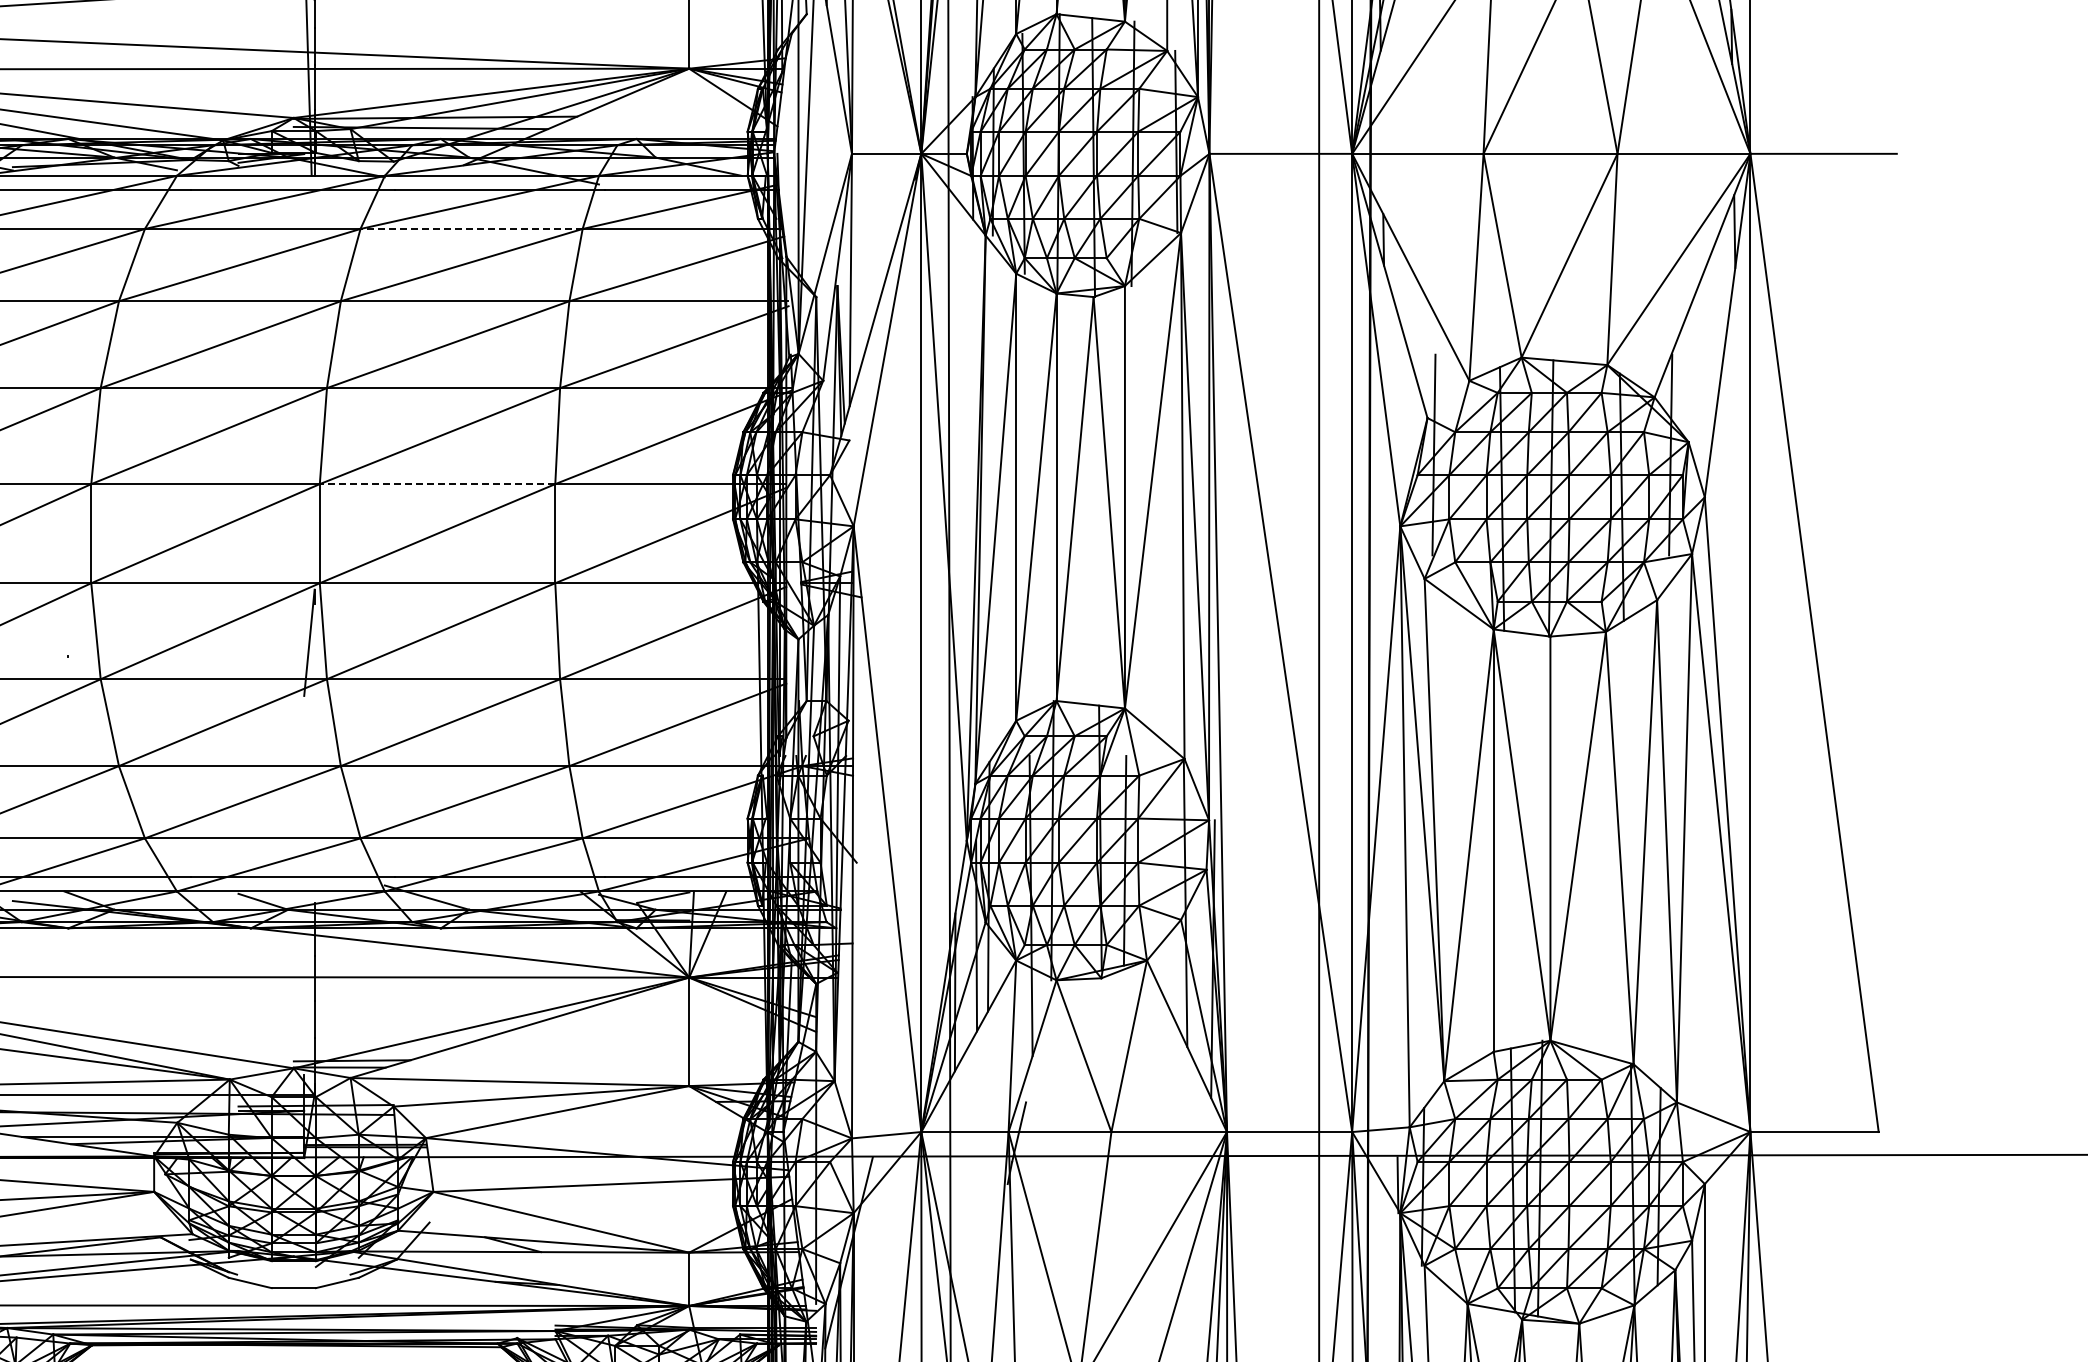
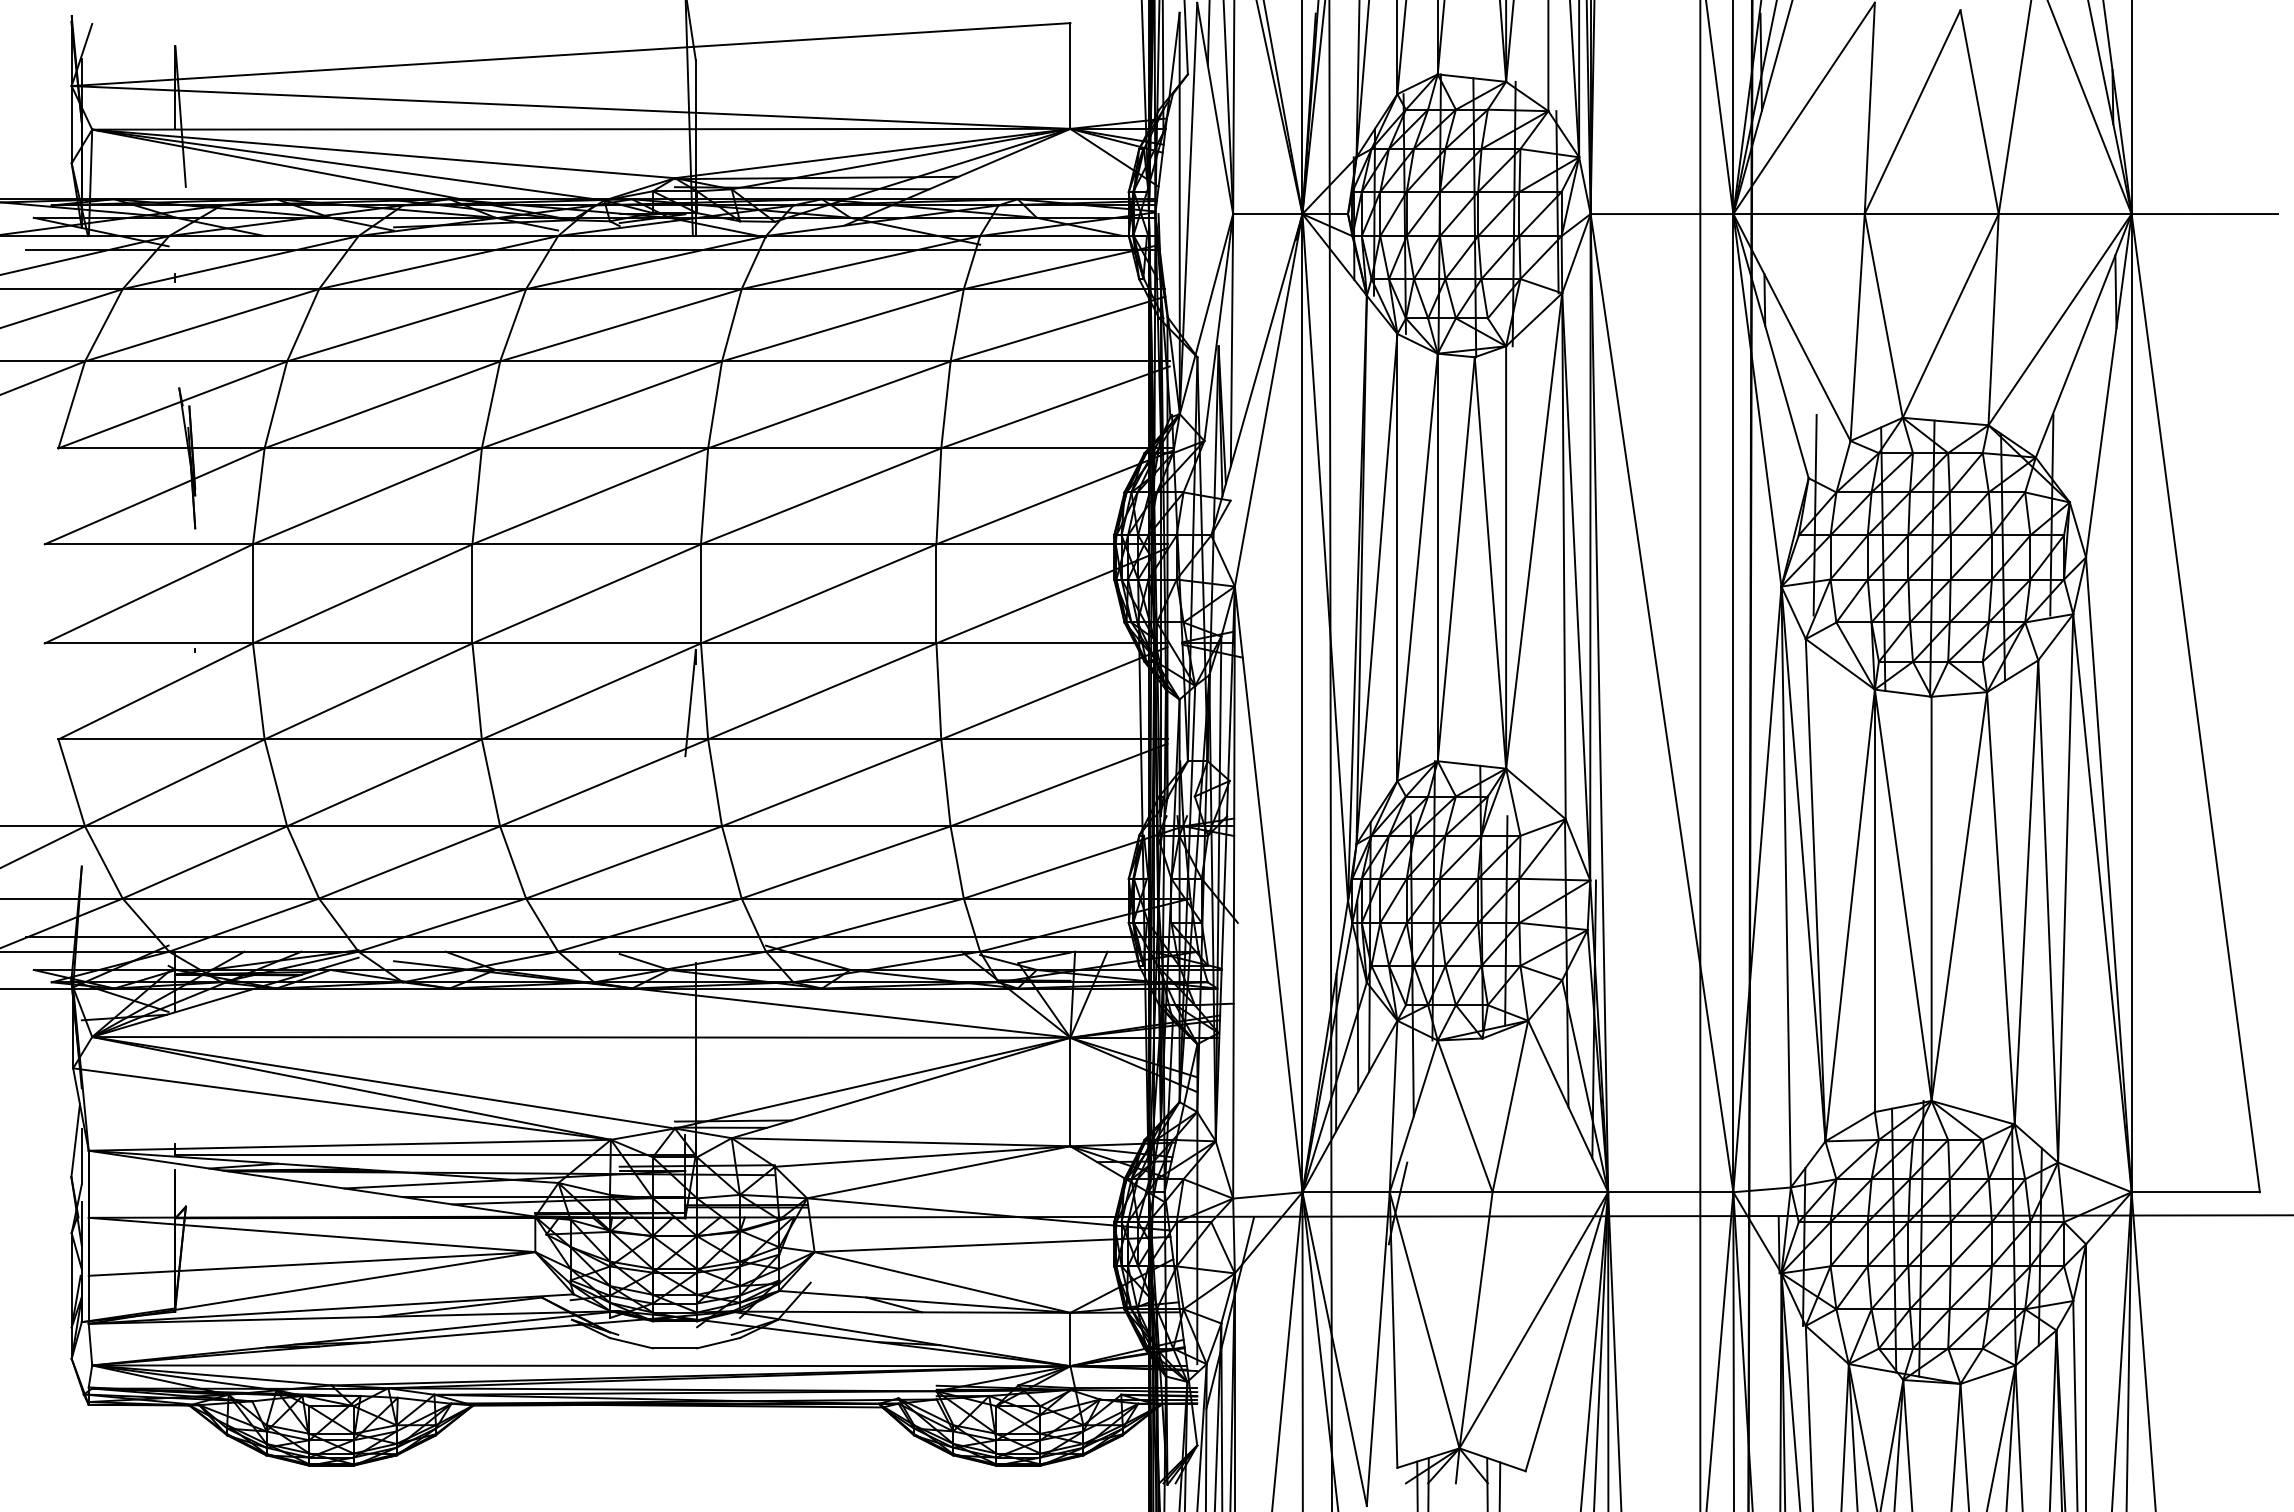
line: (471, 229) -> (852, 289), dashed -> solid
line: (437, 484) -> (818, 544), dashed -> solid

